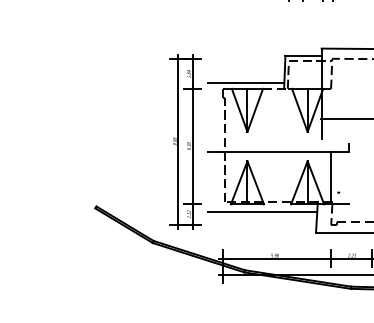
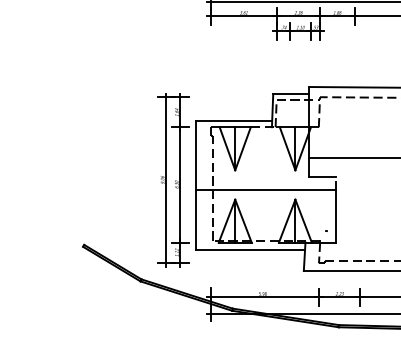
line: (334, 139) -> (322, 177), added
line: (207, 147) -> (195, 185), added
line: (330, 178) -> (336, 216), moved

